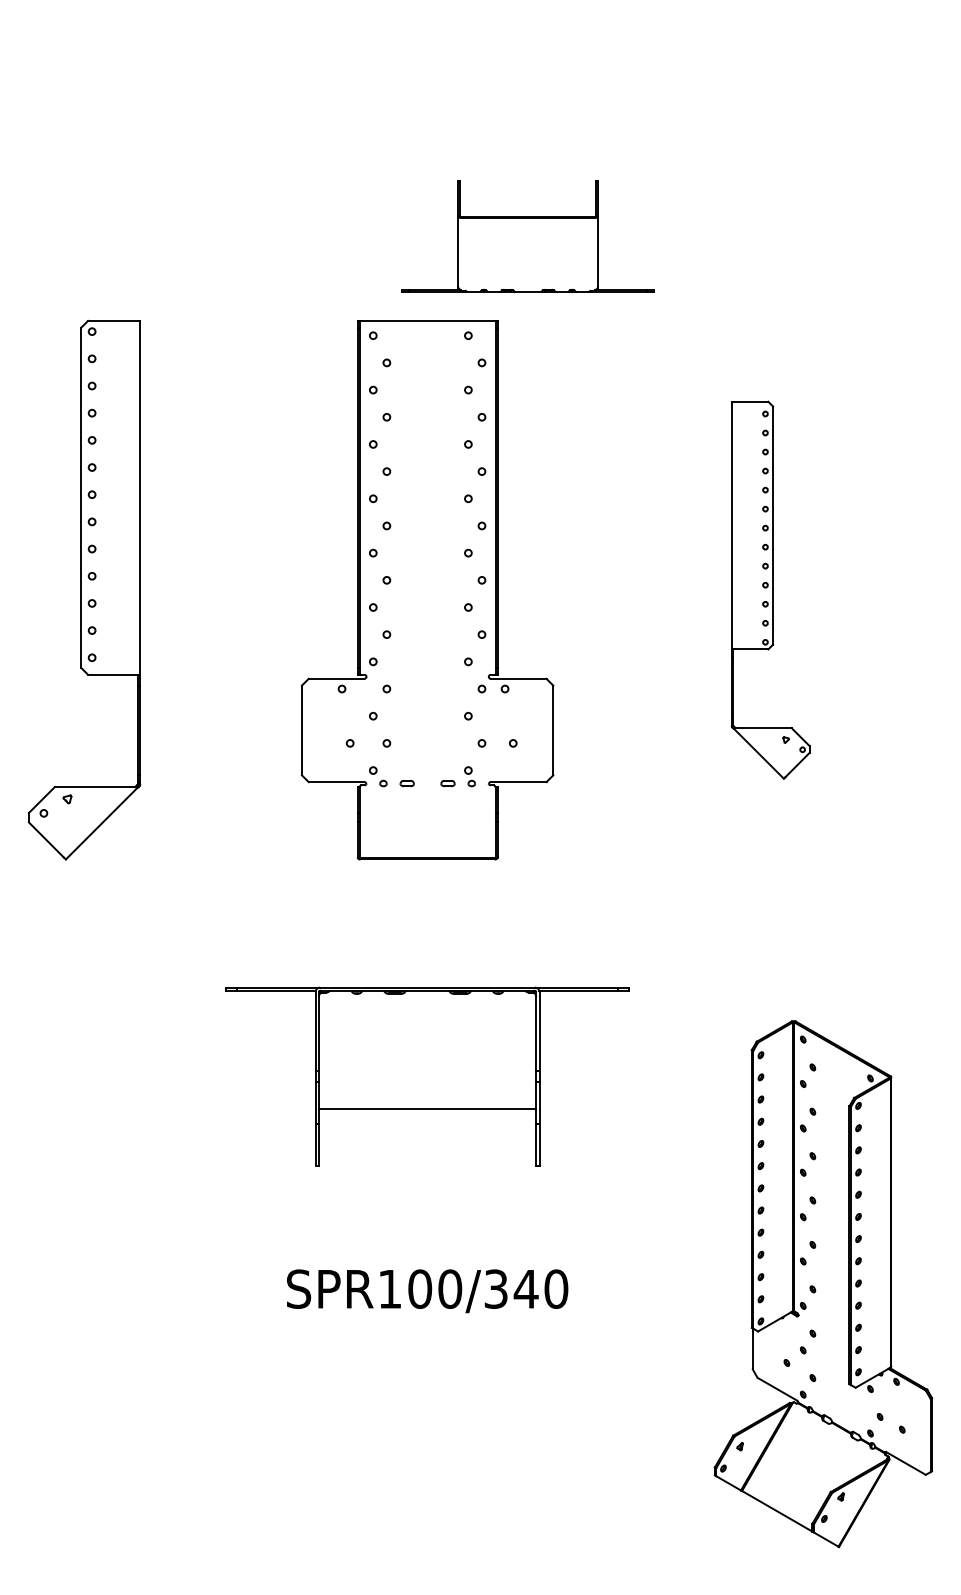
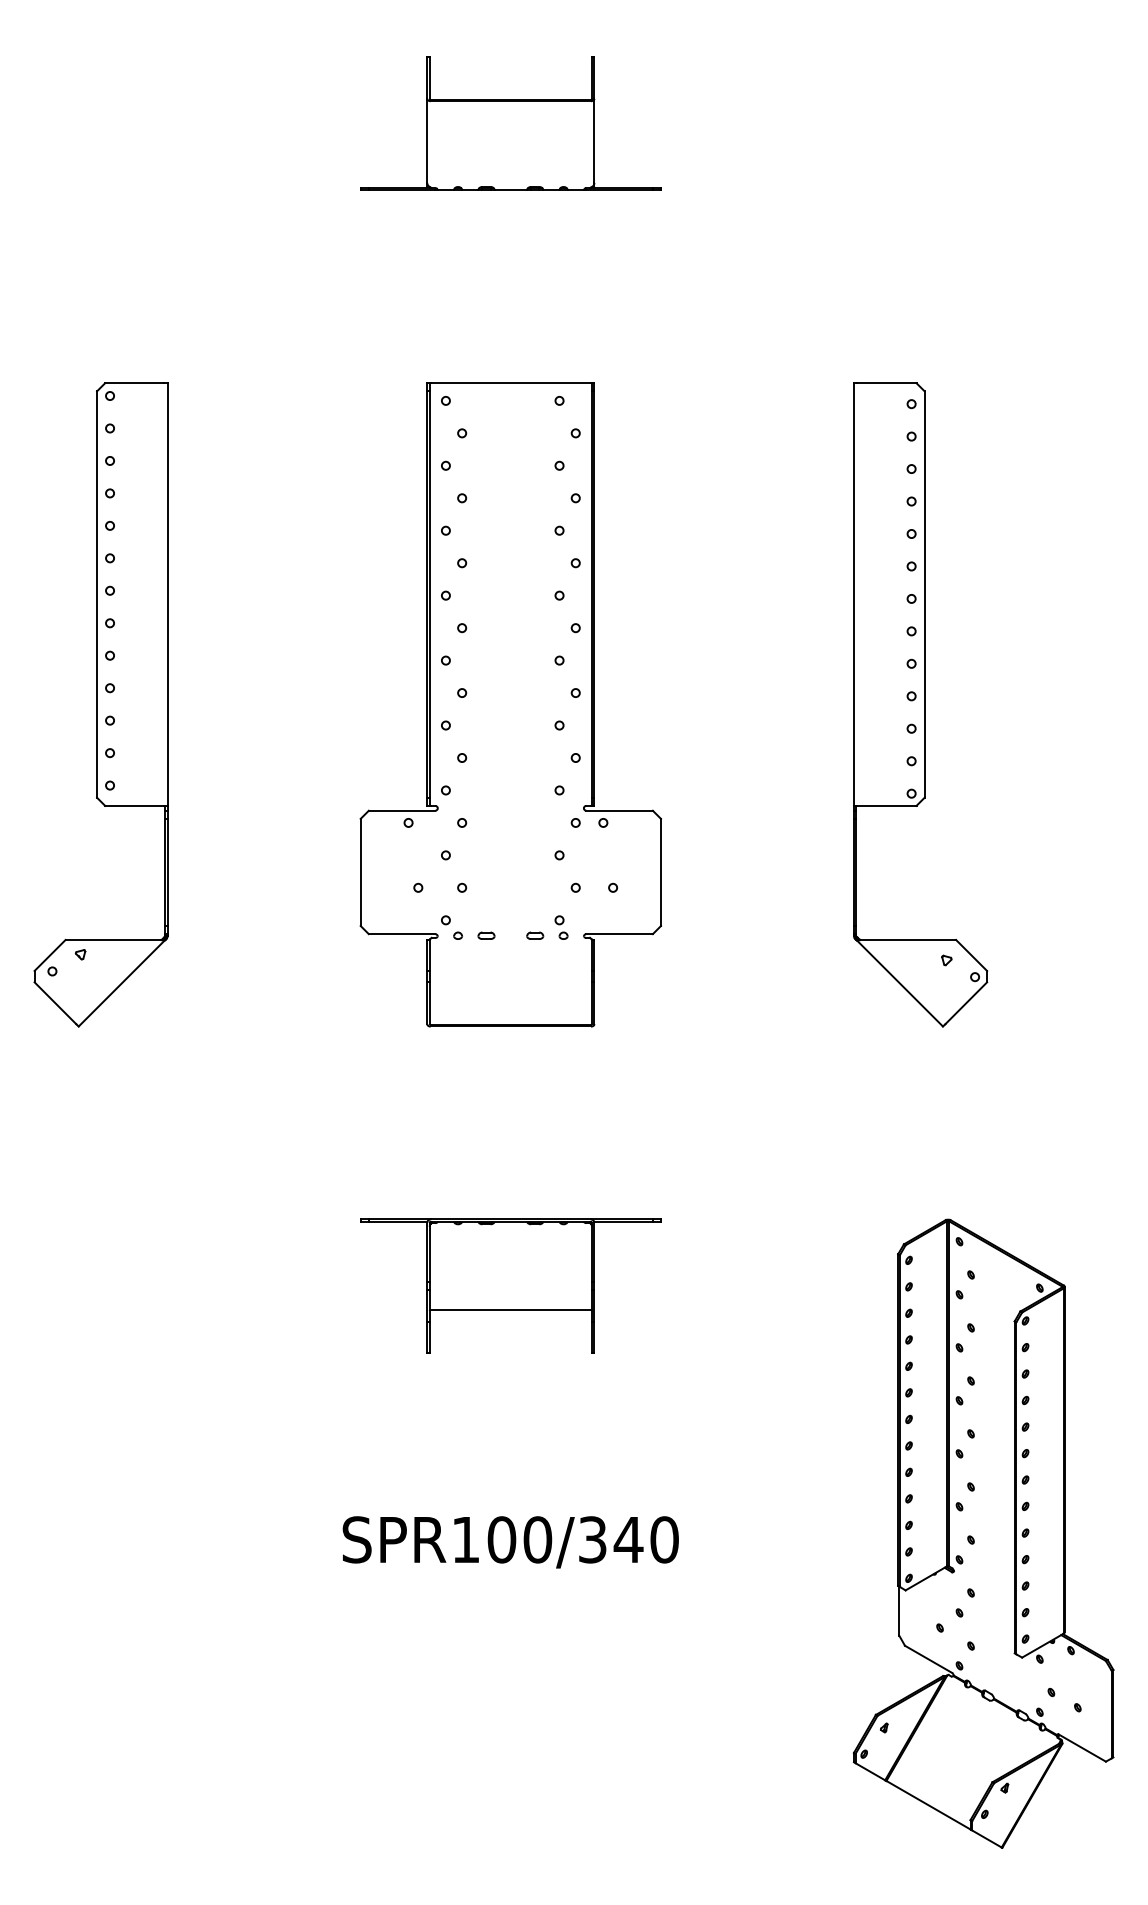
part: (527, 236) -> (510, 123), moved
part: (770, 589) -> (920, 704), size x1.43
part: (427, 1076) -> (510, 1285), size x0.62

